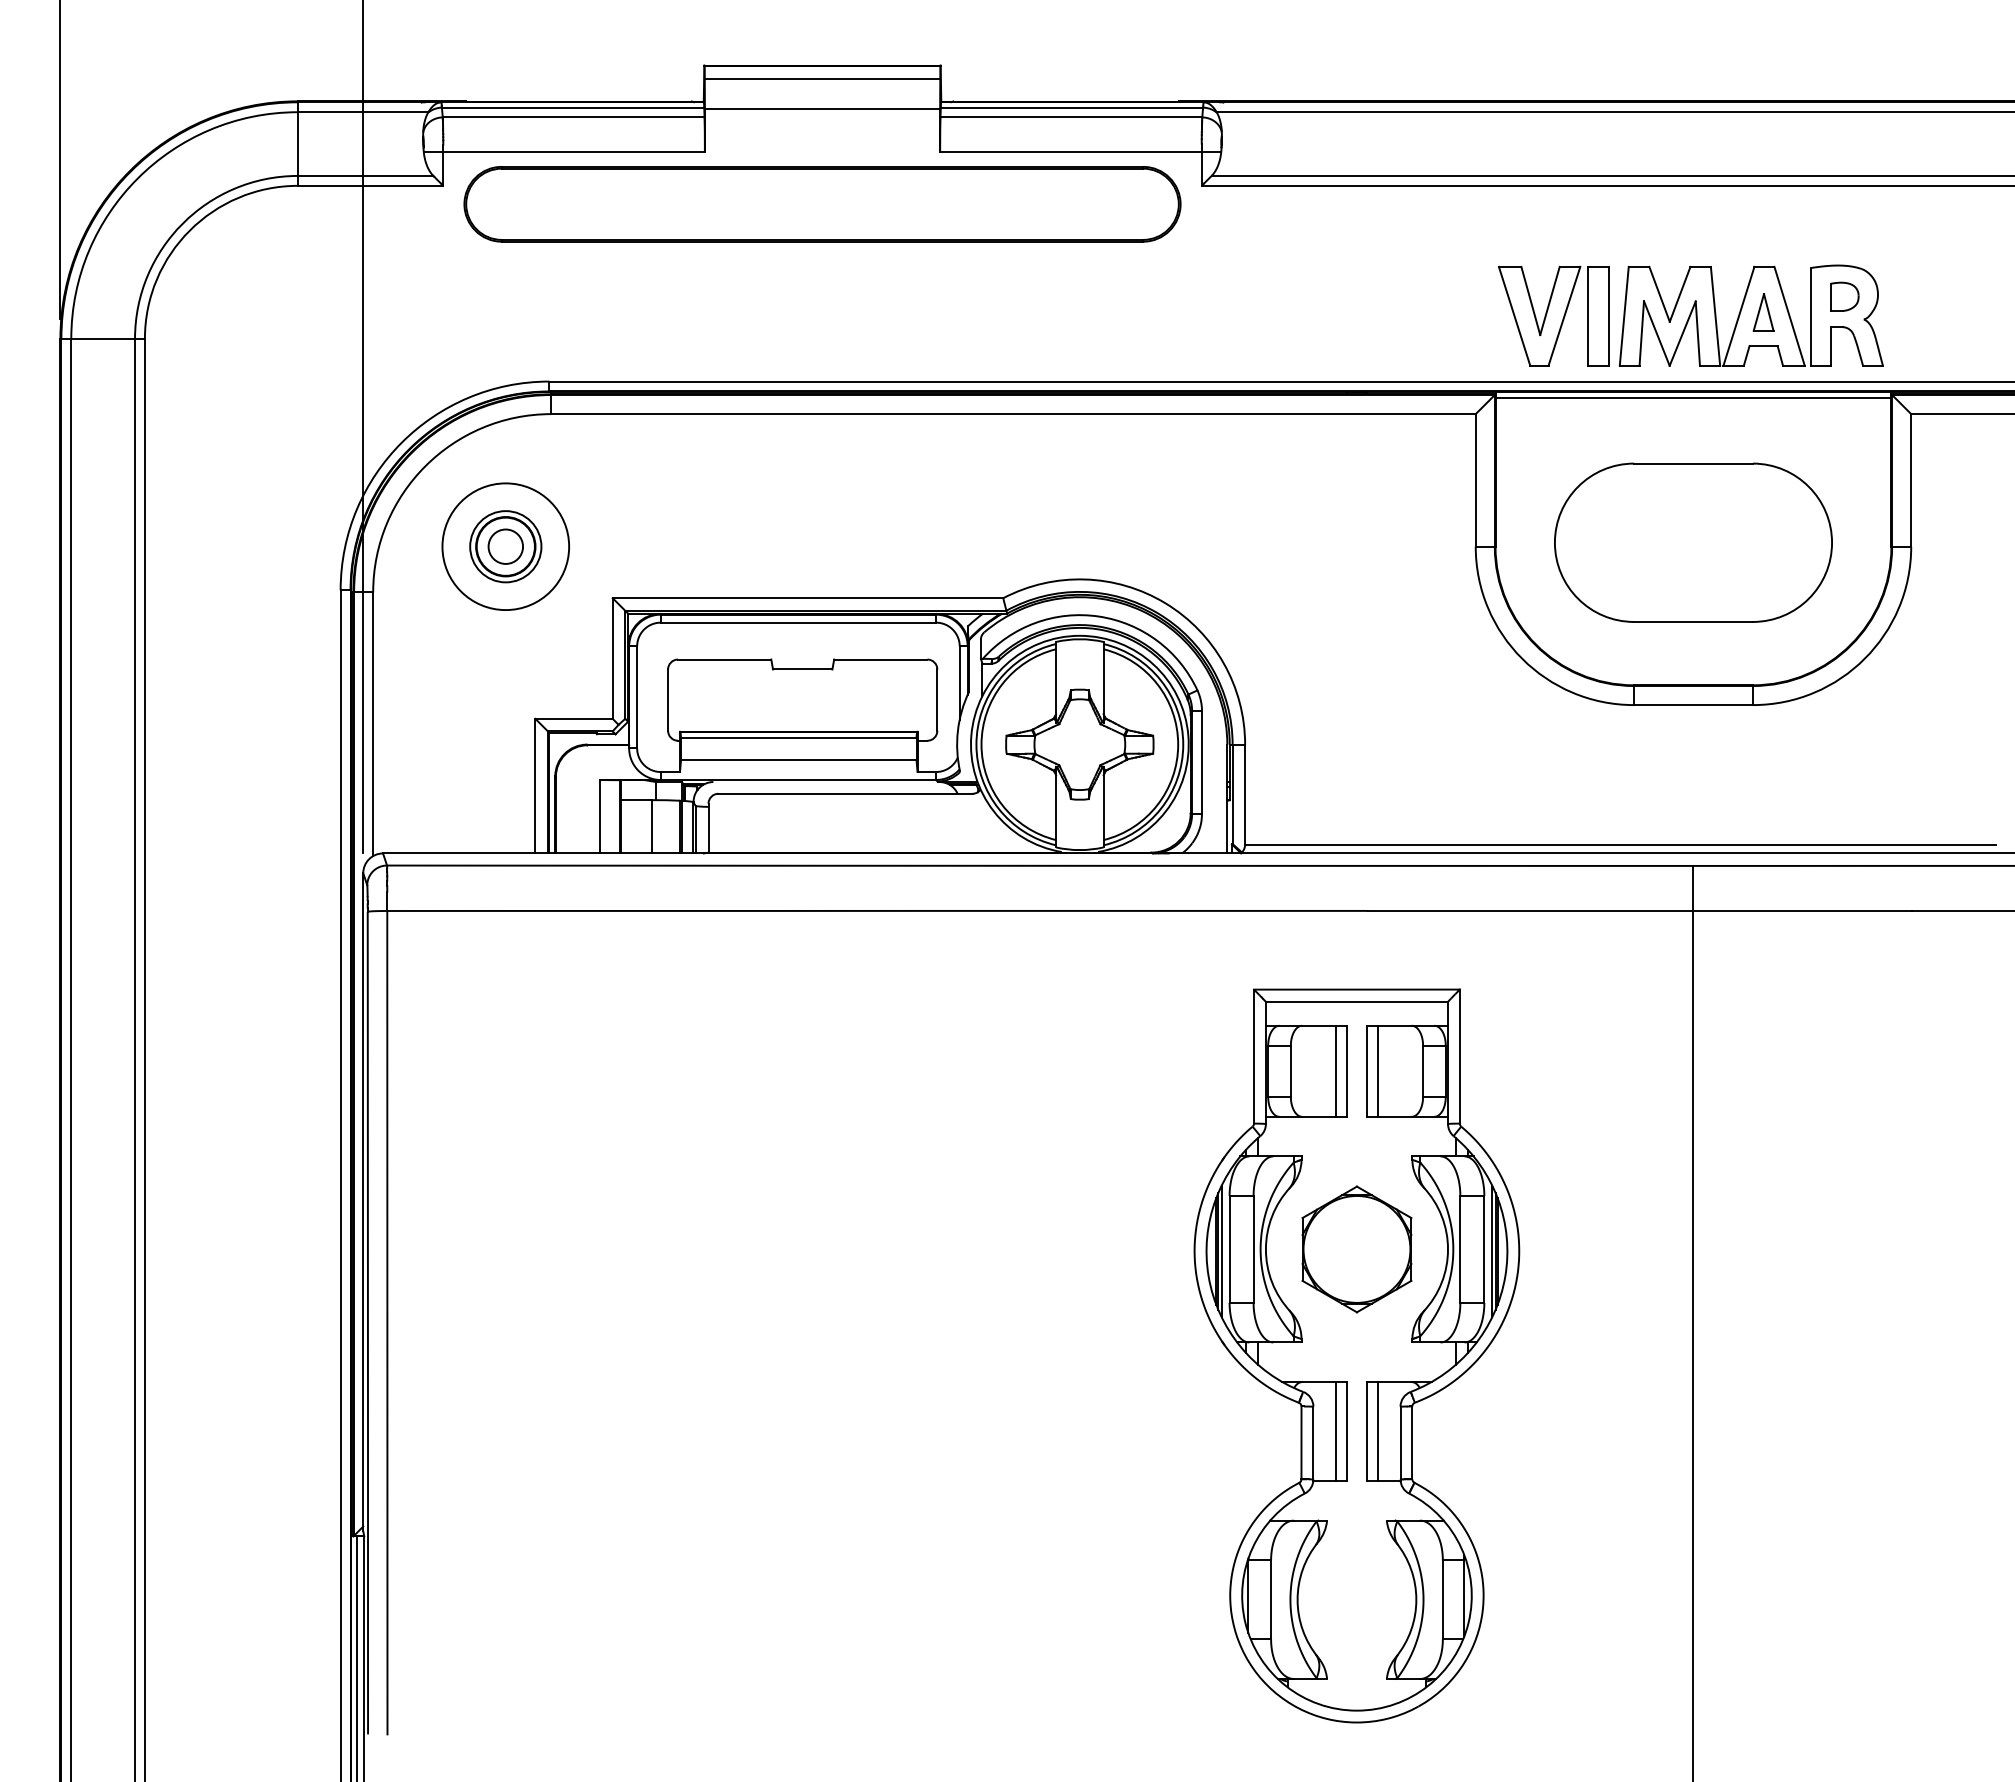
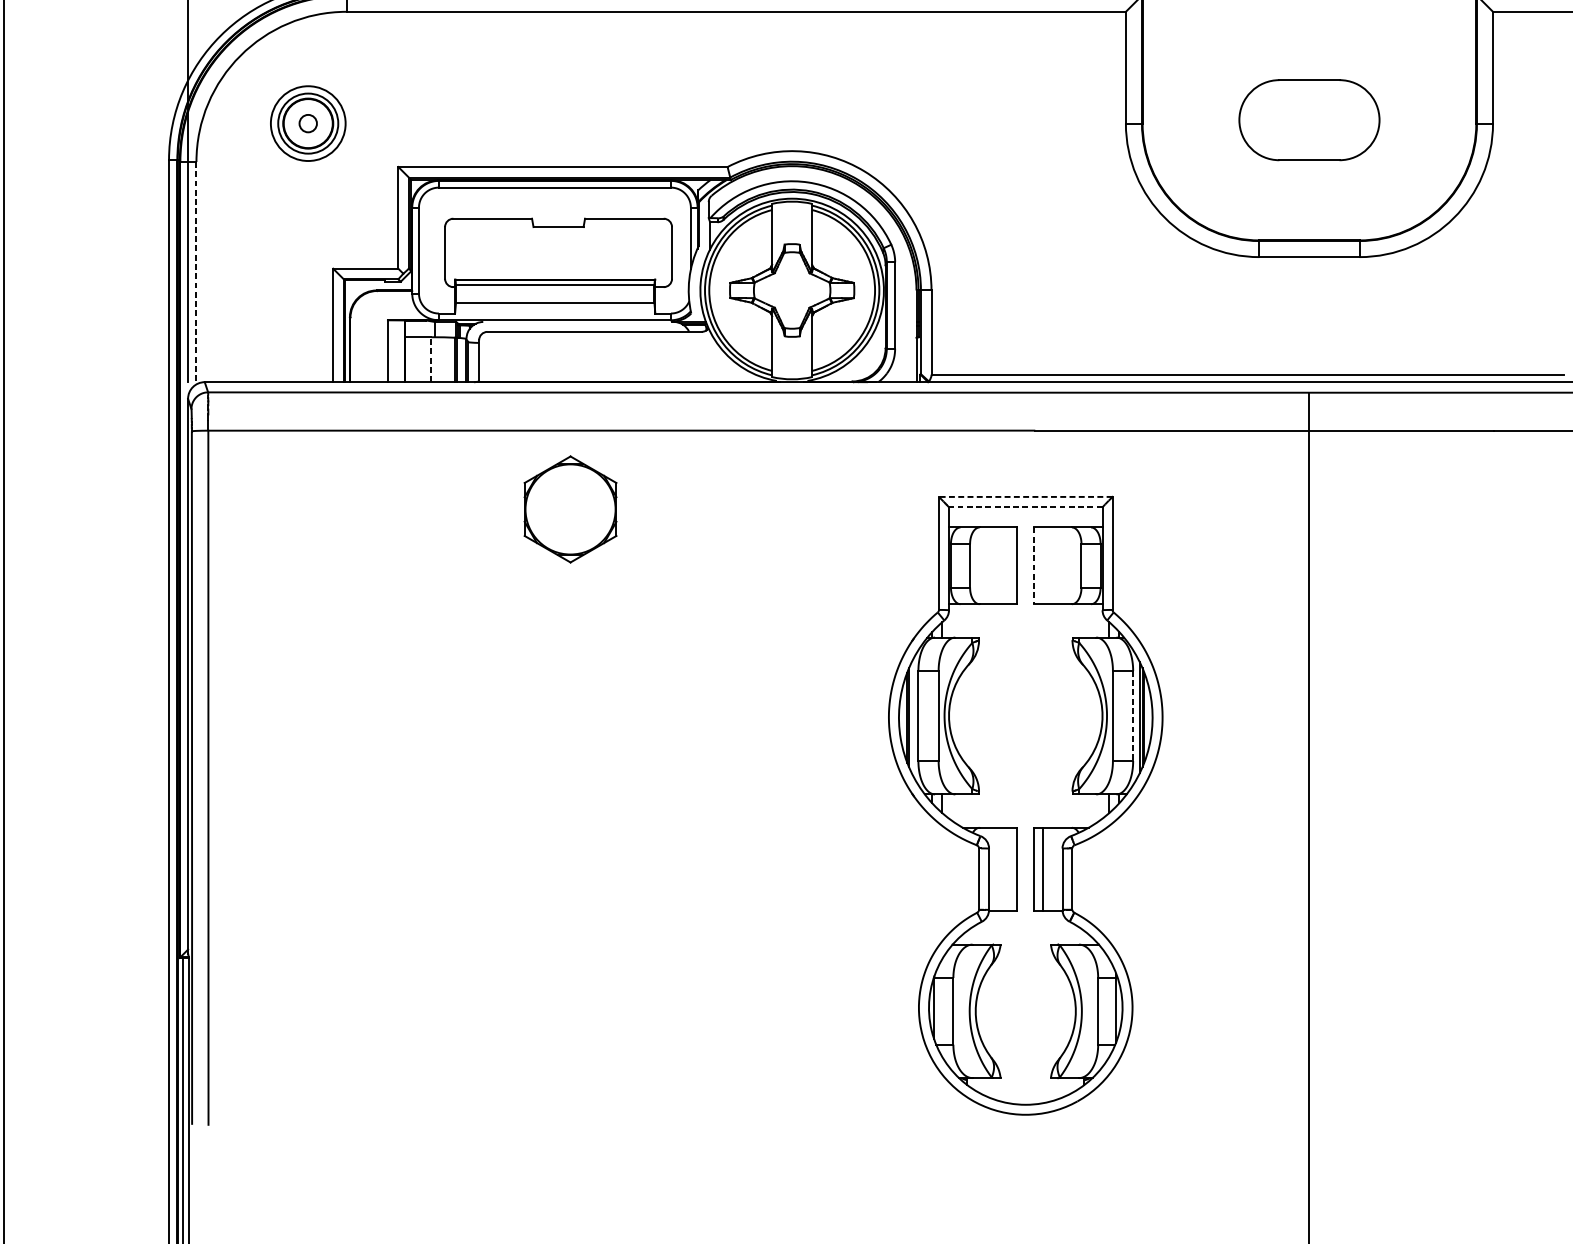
part: (1693, 542) -> (1309, 120), size x0.6
circle: (505, 546) -> (307, 123), size x0.6
circle: (505, 546) -> (307, 123), size x0.7
line: (373, 724) -> (196, 273), solid -> dashed
line: (651, 826) -> (431, 359), solid -> dashed
line: (1356, 989) -> (1025, 496), solid -> dashed
line: (1356, 1002) -> (1025, 507), solid -> dashed
line: (1336, 1070) -> (1008, 565), removed
line: (1377, 1070) -> (1043, 565), removed
line: (1366, 1071) -> (1033, 565), solid -> dashed
part: (1356, 1249) -> (570, 509), moved
line: (1484, 1249) -> (1133, 716), solid -> dashed
line: (1221, 1250) -> (911, 716), removed
line: (1336, 1431) -> (1008, 869), removed

